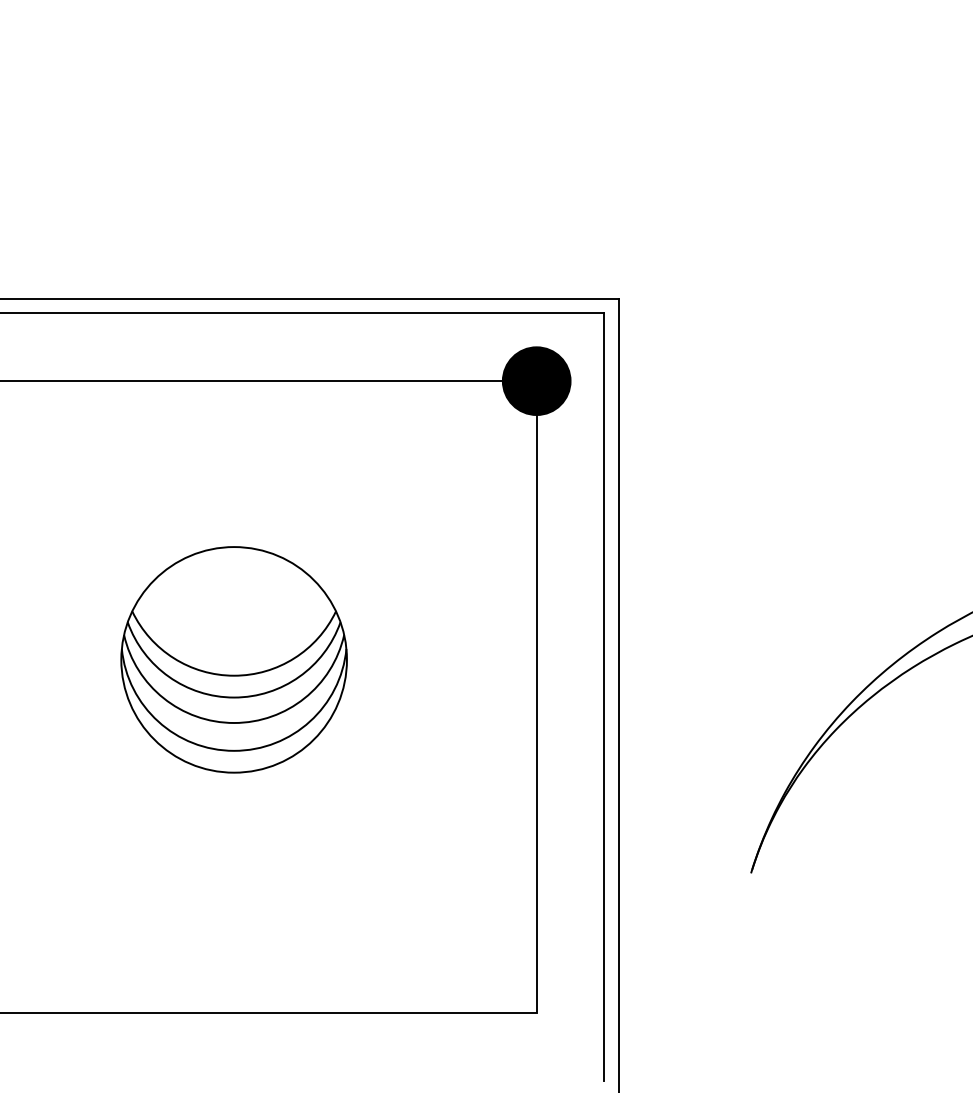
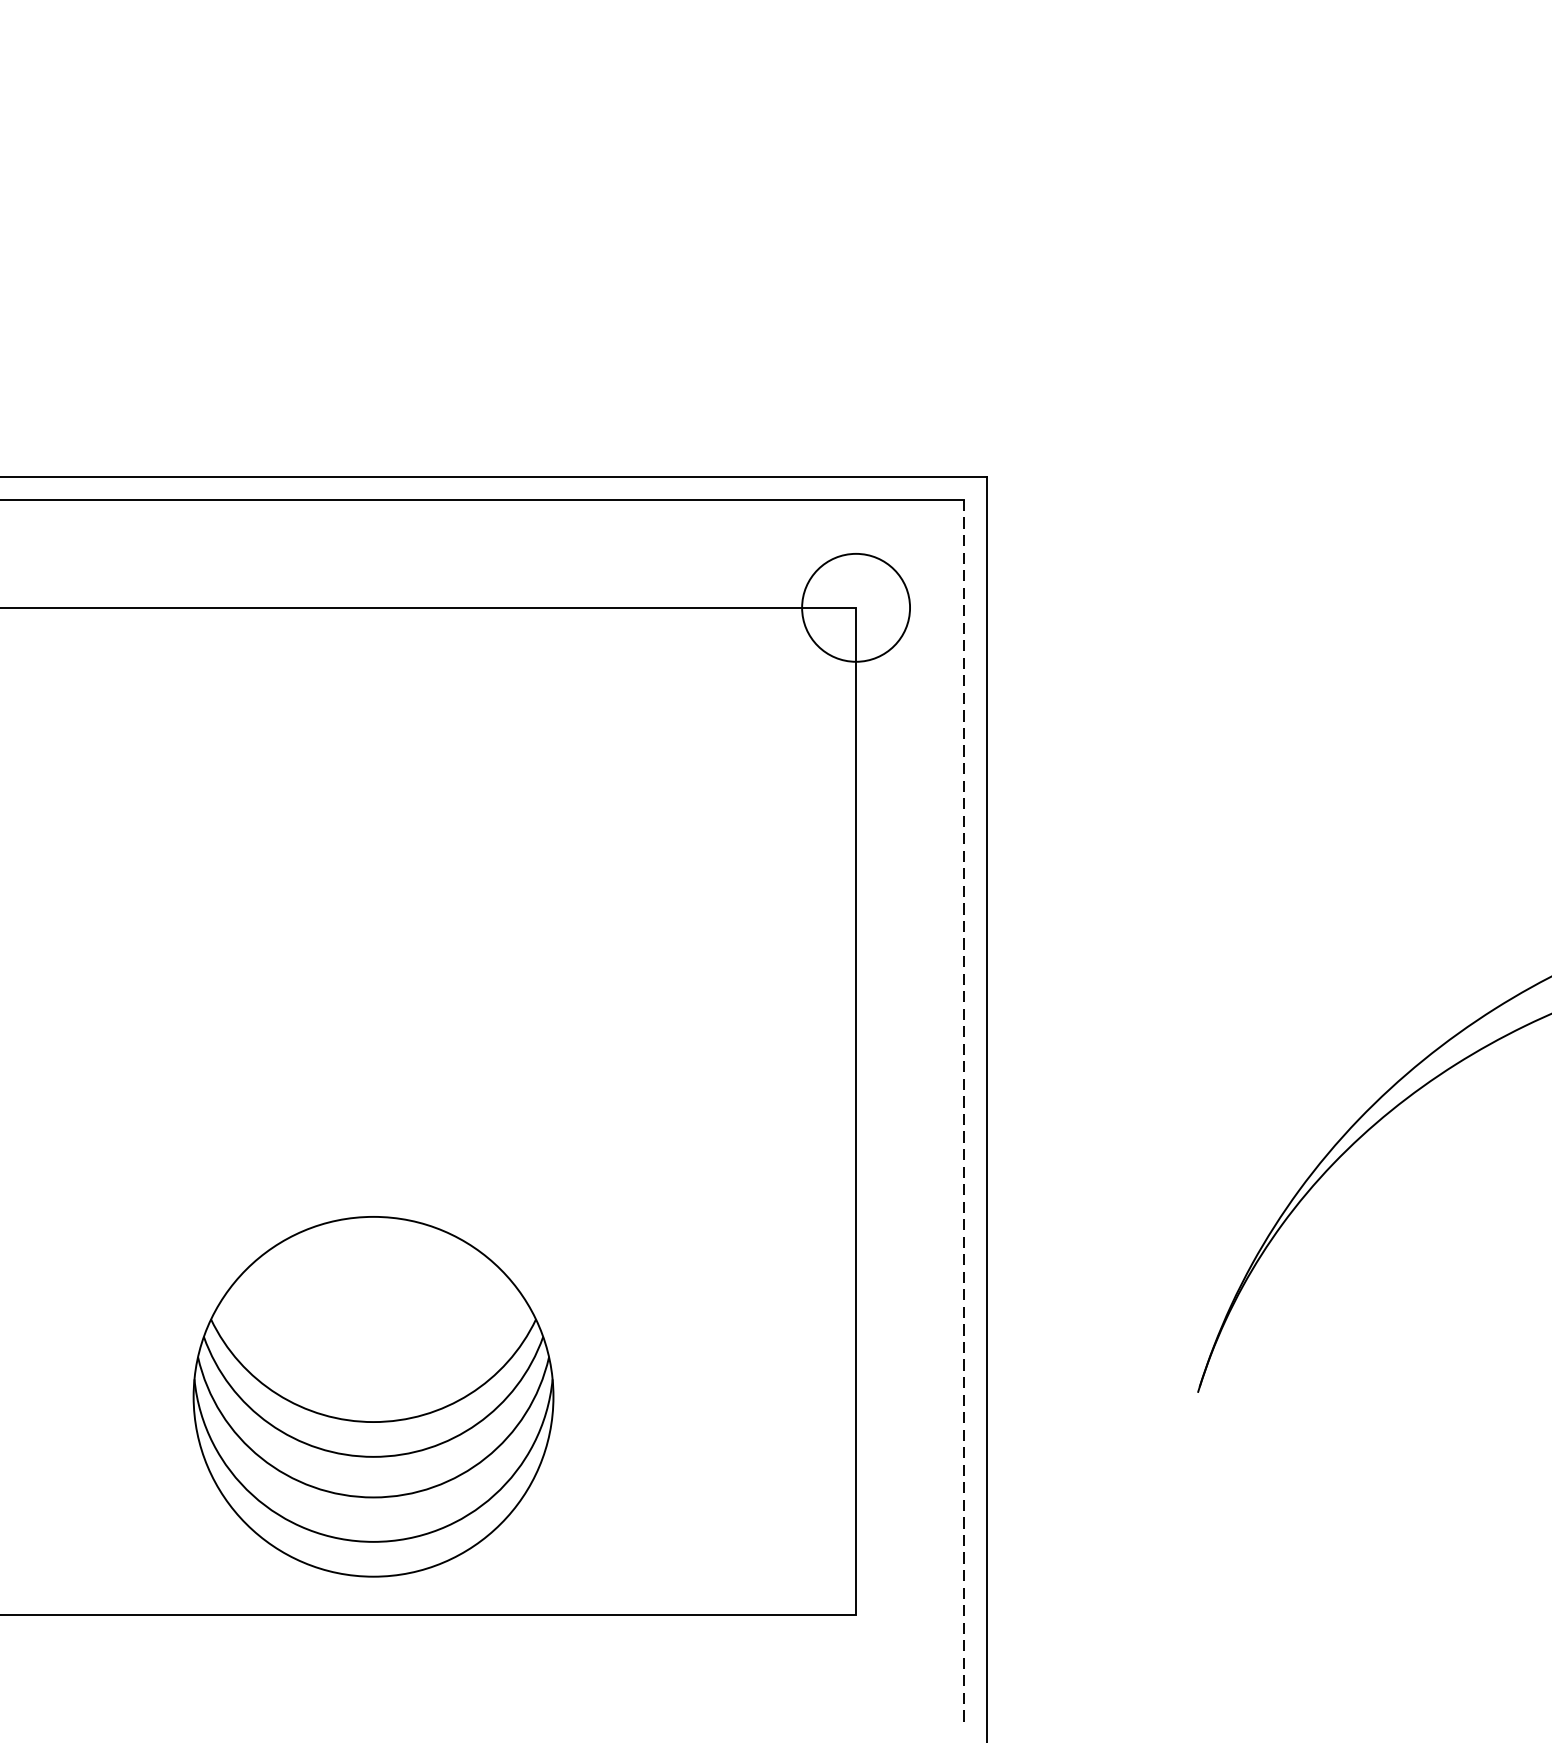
fill: (536, 381) -> (855, 608), removed
part: (233, 659) -> (372, 1396), moved
line: (604, 697) -> (964, 1112), solid -> dashed

